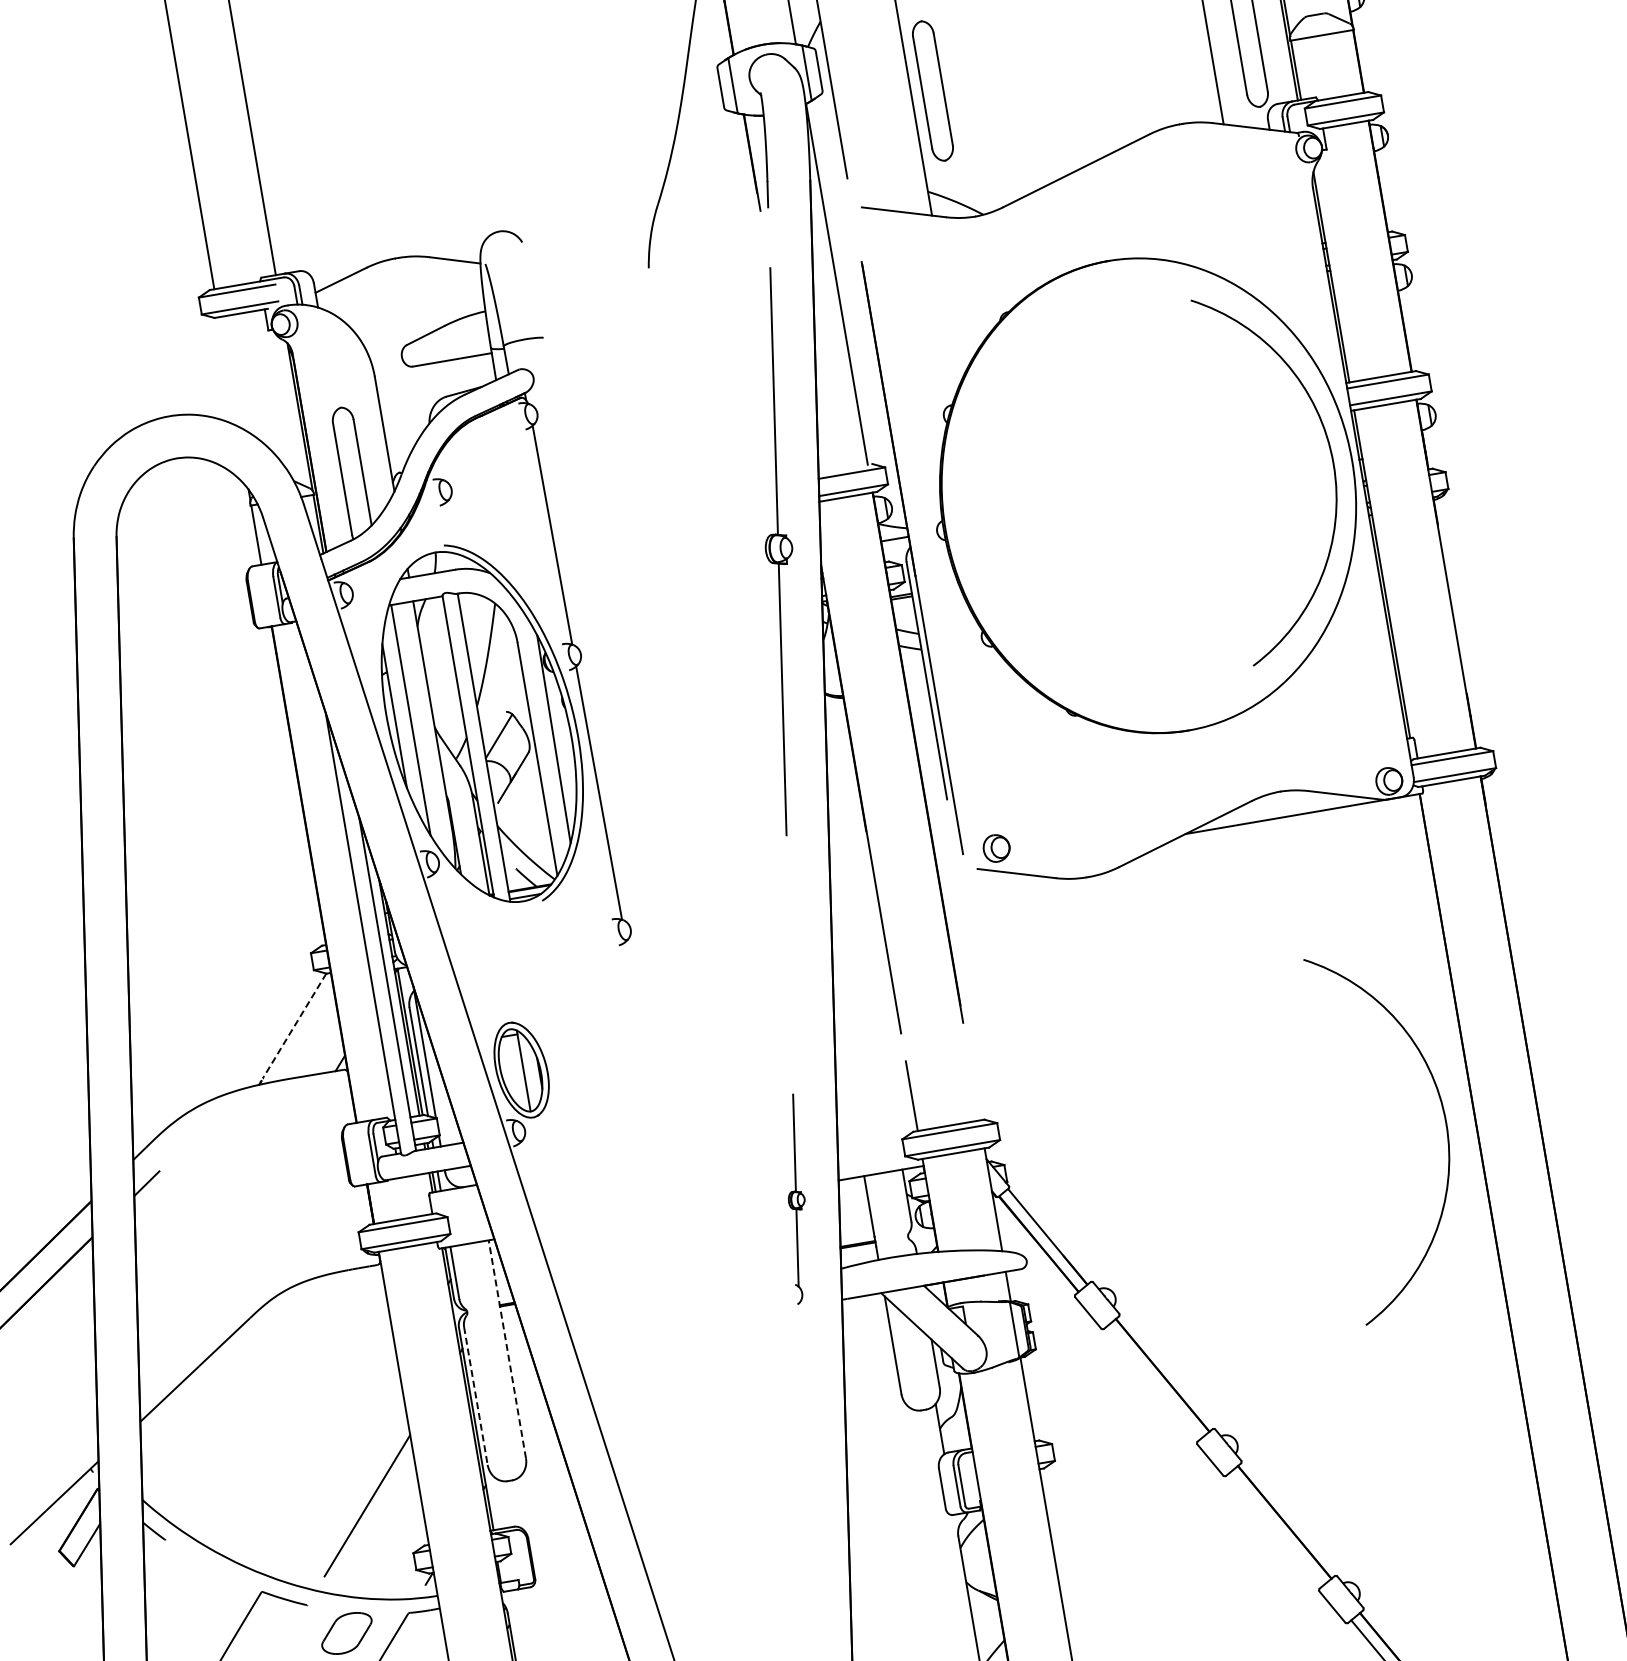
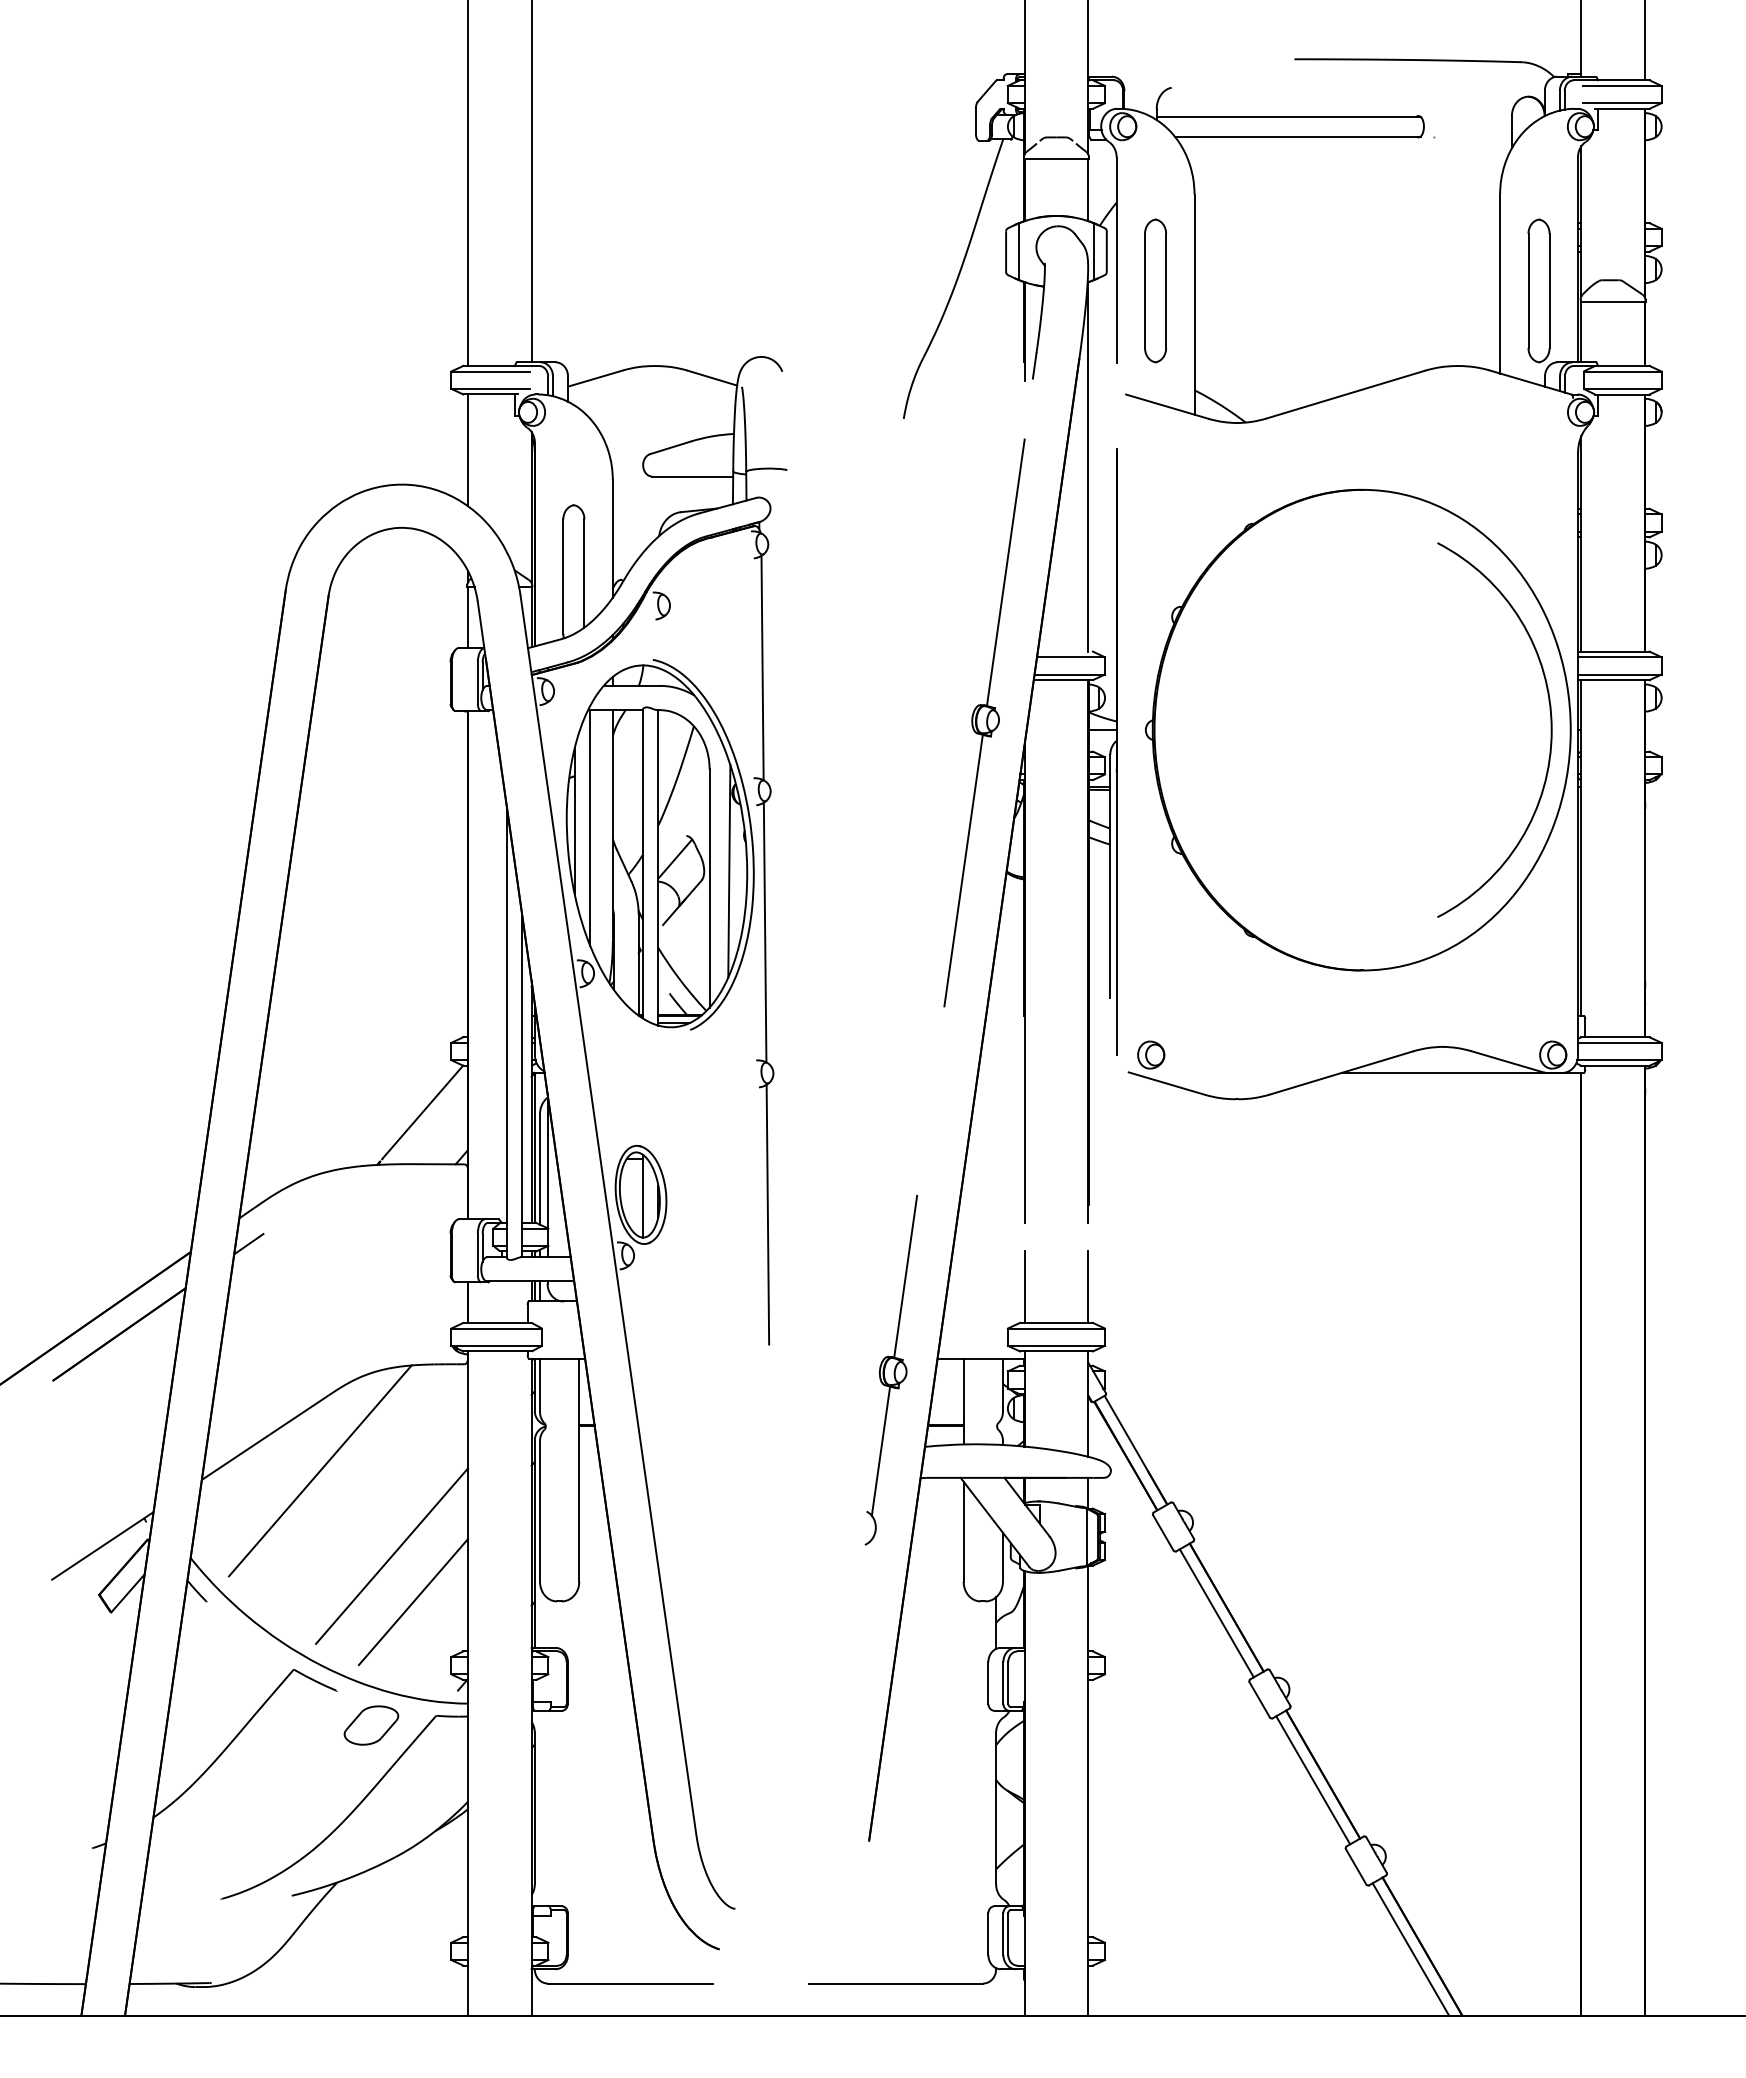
part: (932, 90) -> (1155, 290), moved
line: (228, 371) -> (468, 450), added
line: (294, 1026) -> (422, 1112), dashed -> solid
line: (648, 1068) -> (767, 1214), added
line: (974, 1084) -> (1088, 1286), added
arc: (1445, 1122) -> (1550, 1404), removed
part: (795, 1198) -> (891, 1369), size x1.67
line: (507, 1349) -> (579, 1470), dashed -> solid
line: (1153, 1382) -> (1216, 1613), added
line: (254, 1392) -> (320, 1470), added
line: (476, 1396) -> (540, 1511), dashed -> solid
line: (339, 1463) -> (392, 1555), added
line: (1276, 1529) -> (1313, 1780), added

